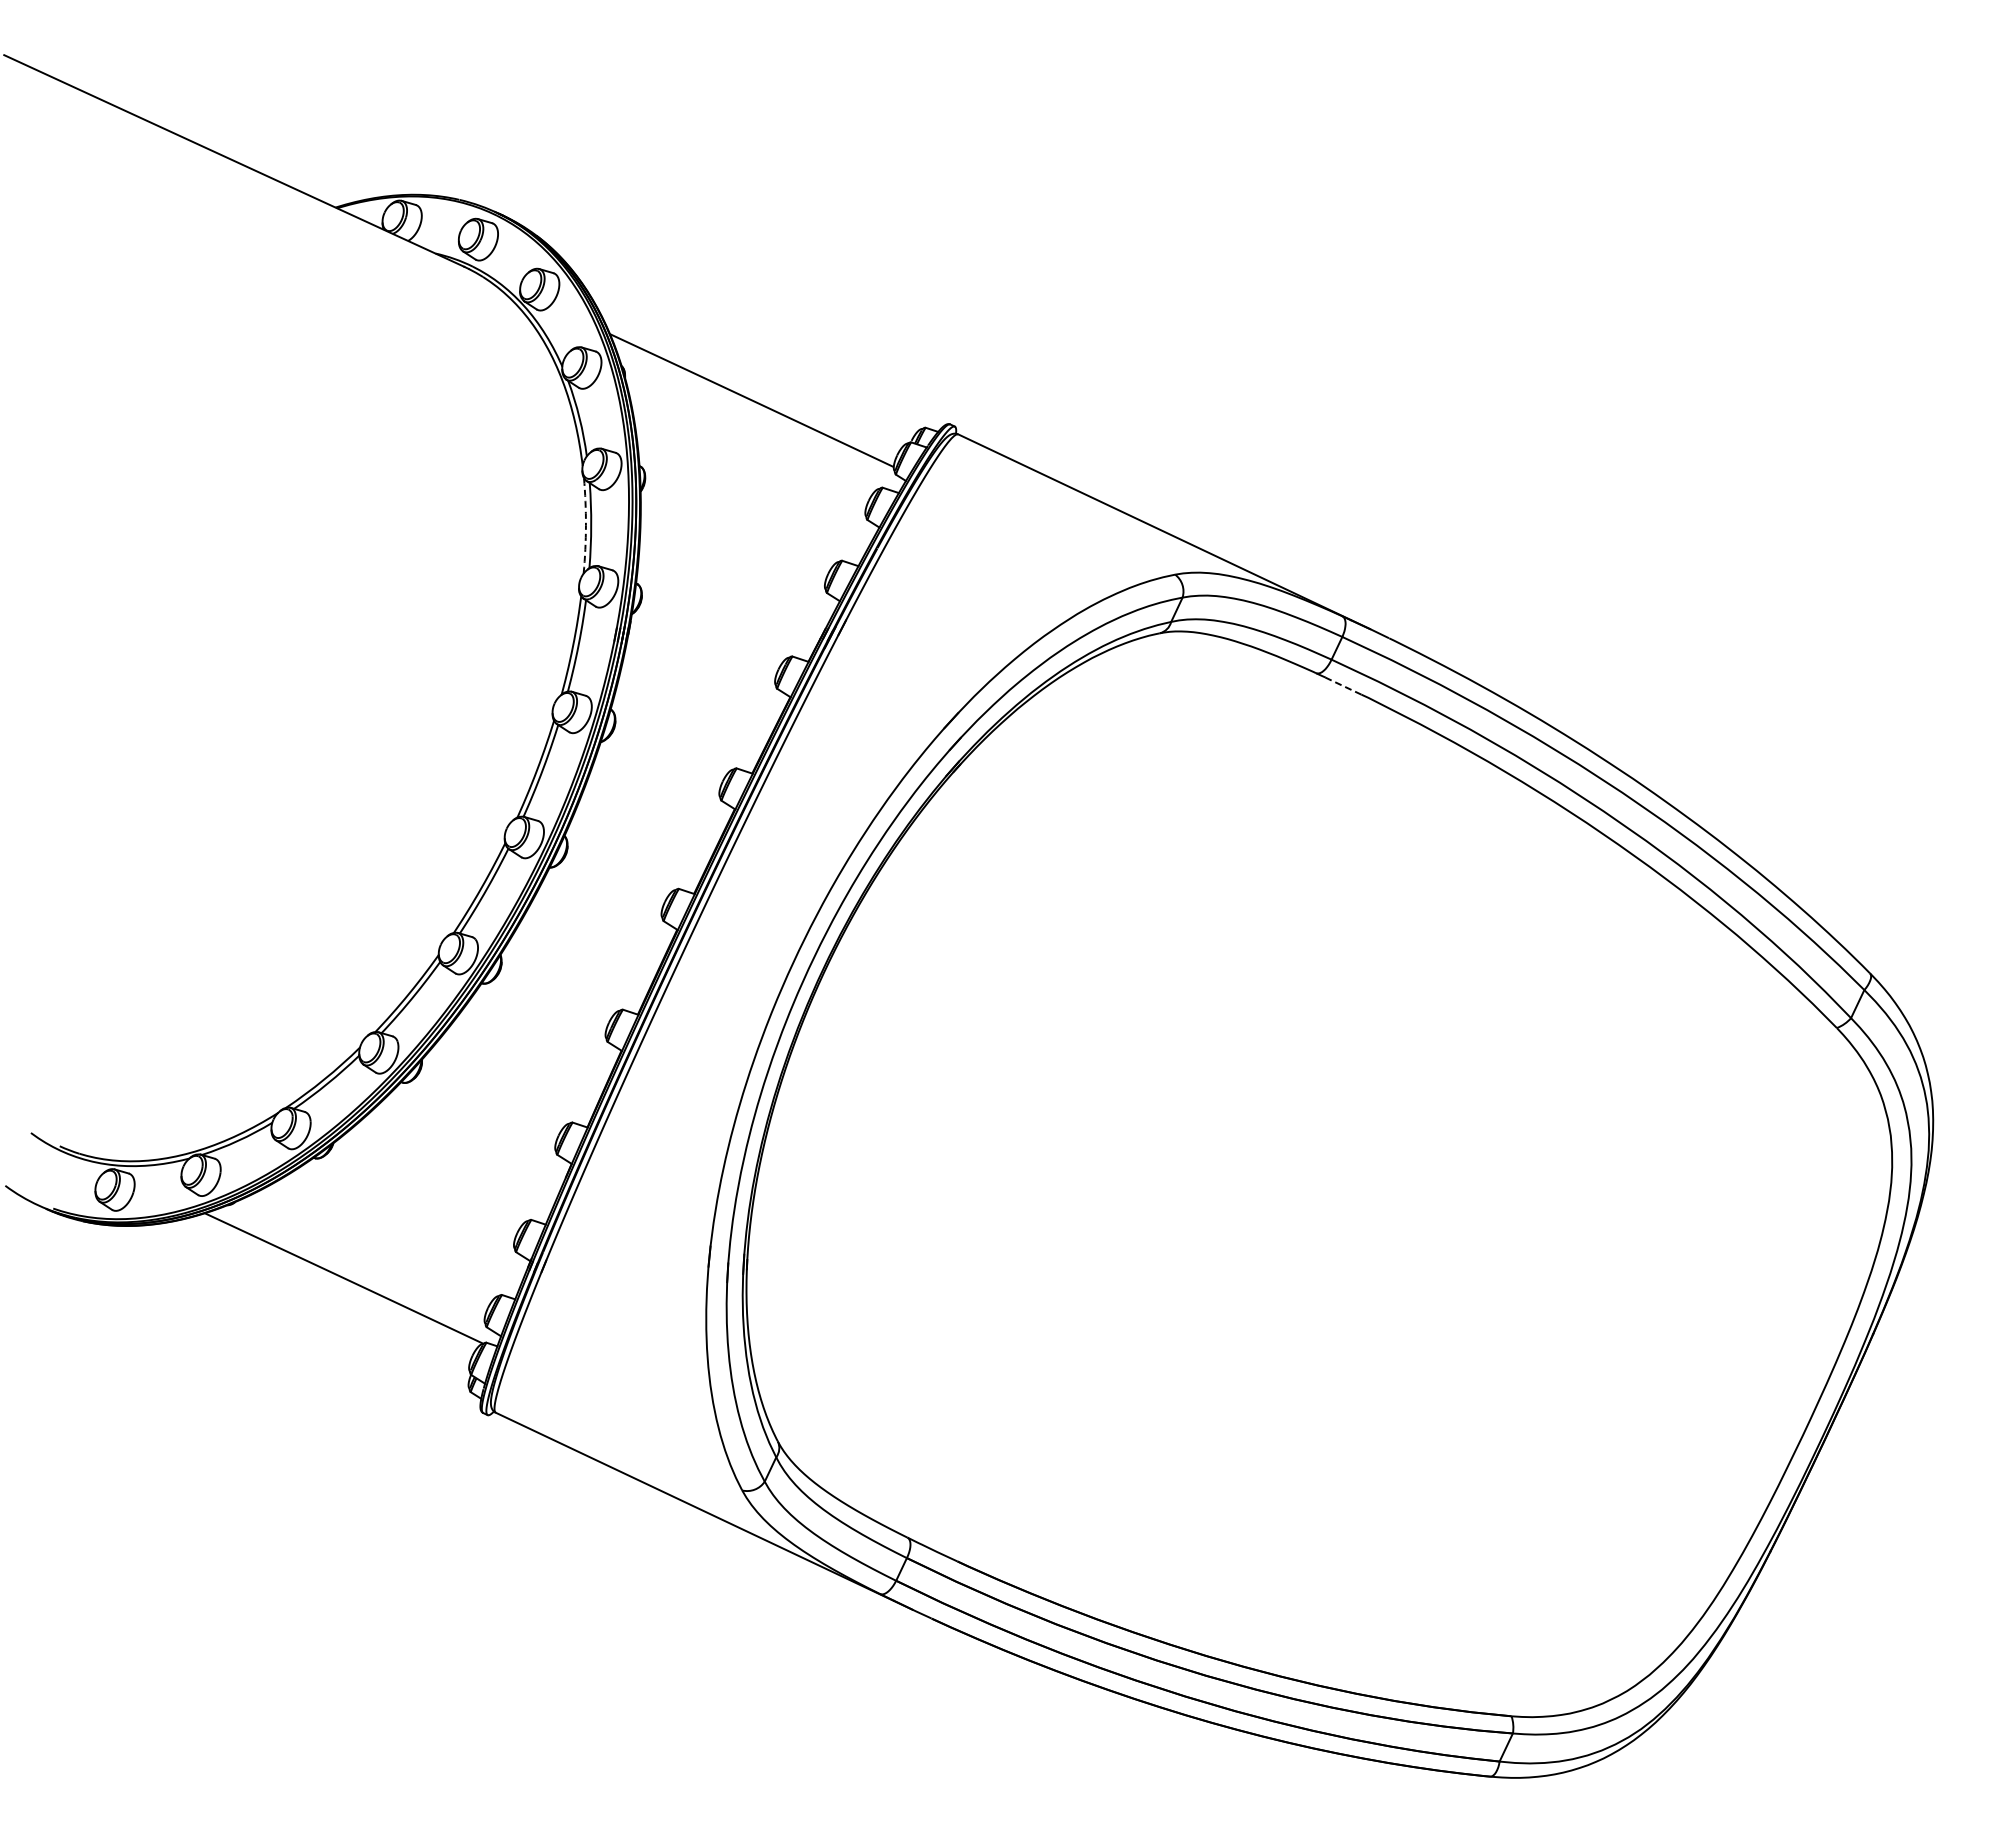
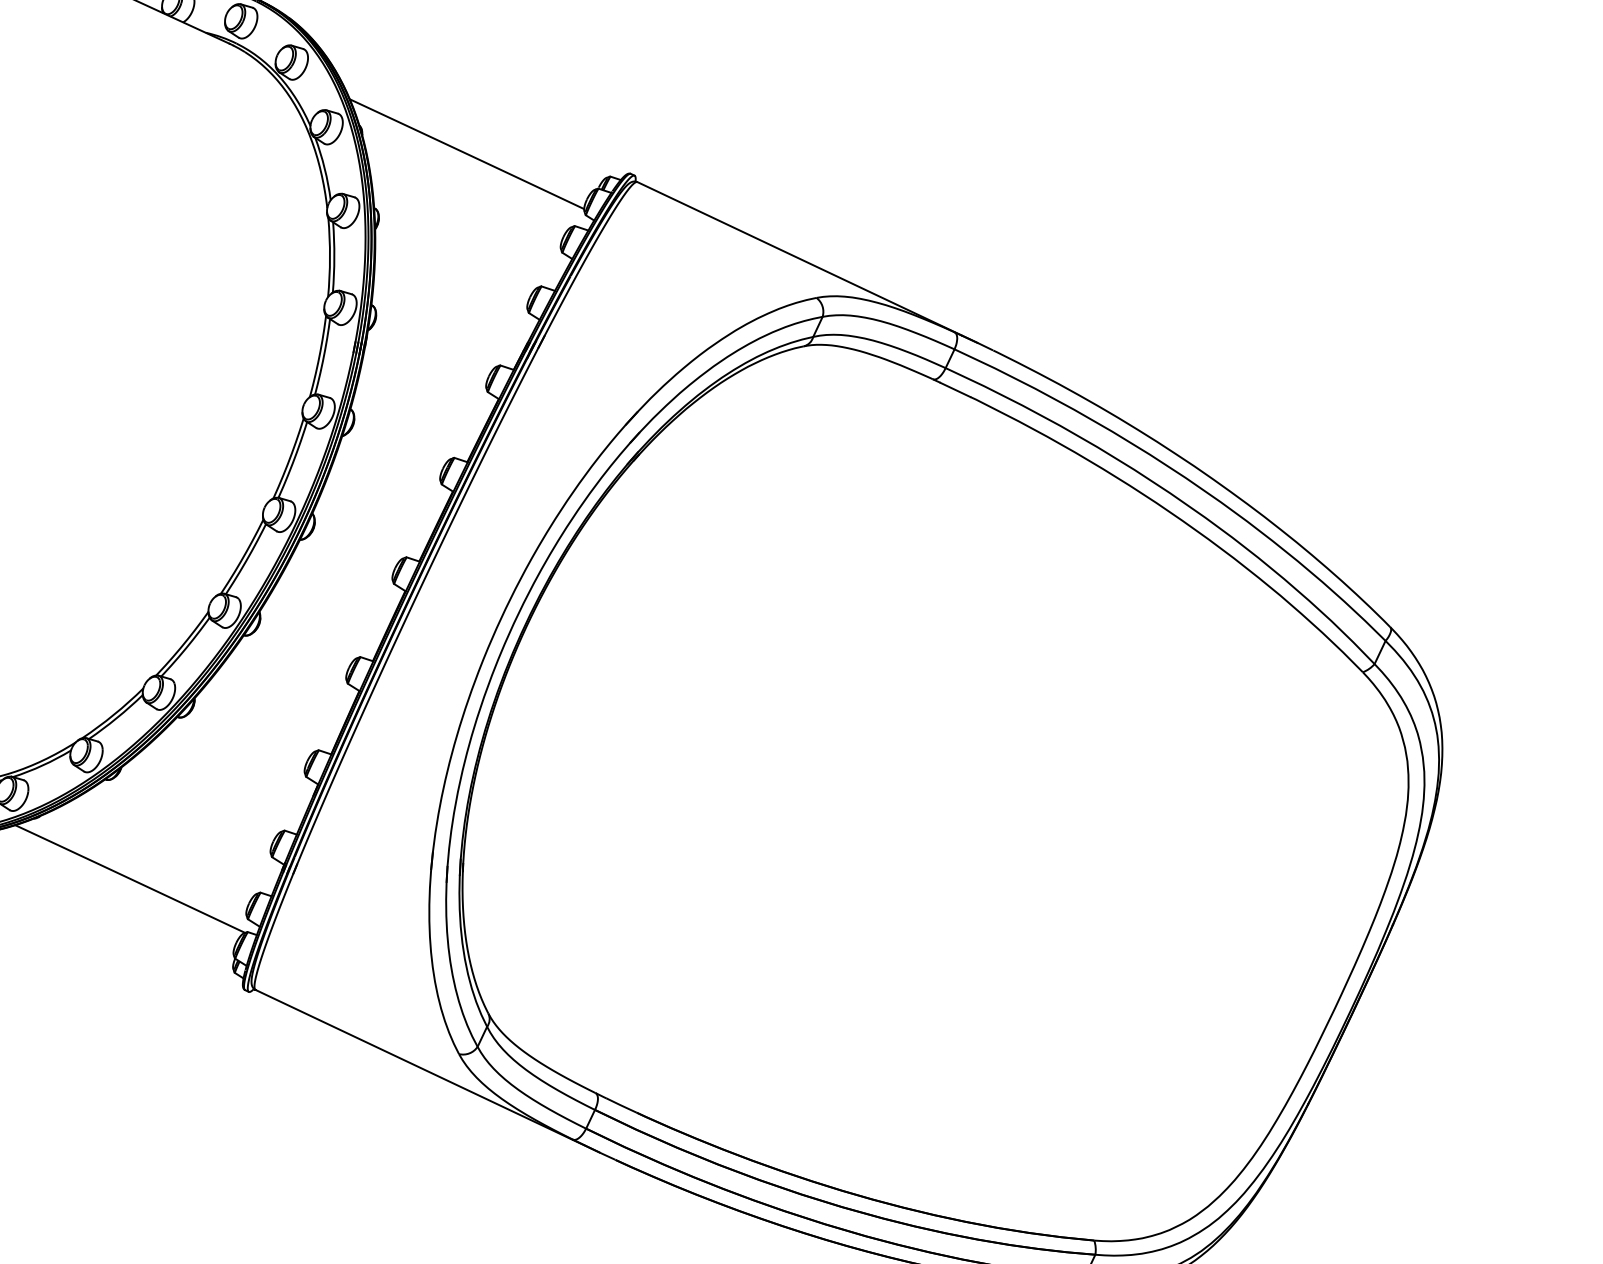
arc: (585, 525) -> (329, 257), dashed -> solid
line: (1343, 686) -> (955, 390), dashed -> solid

